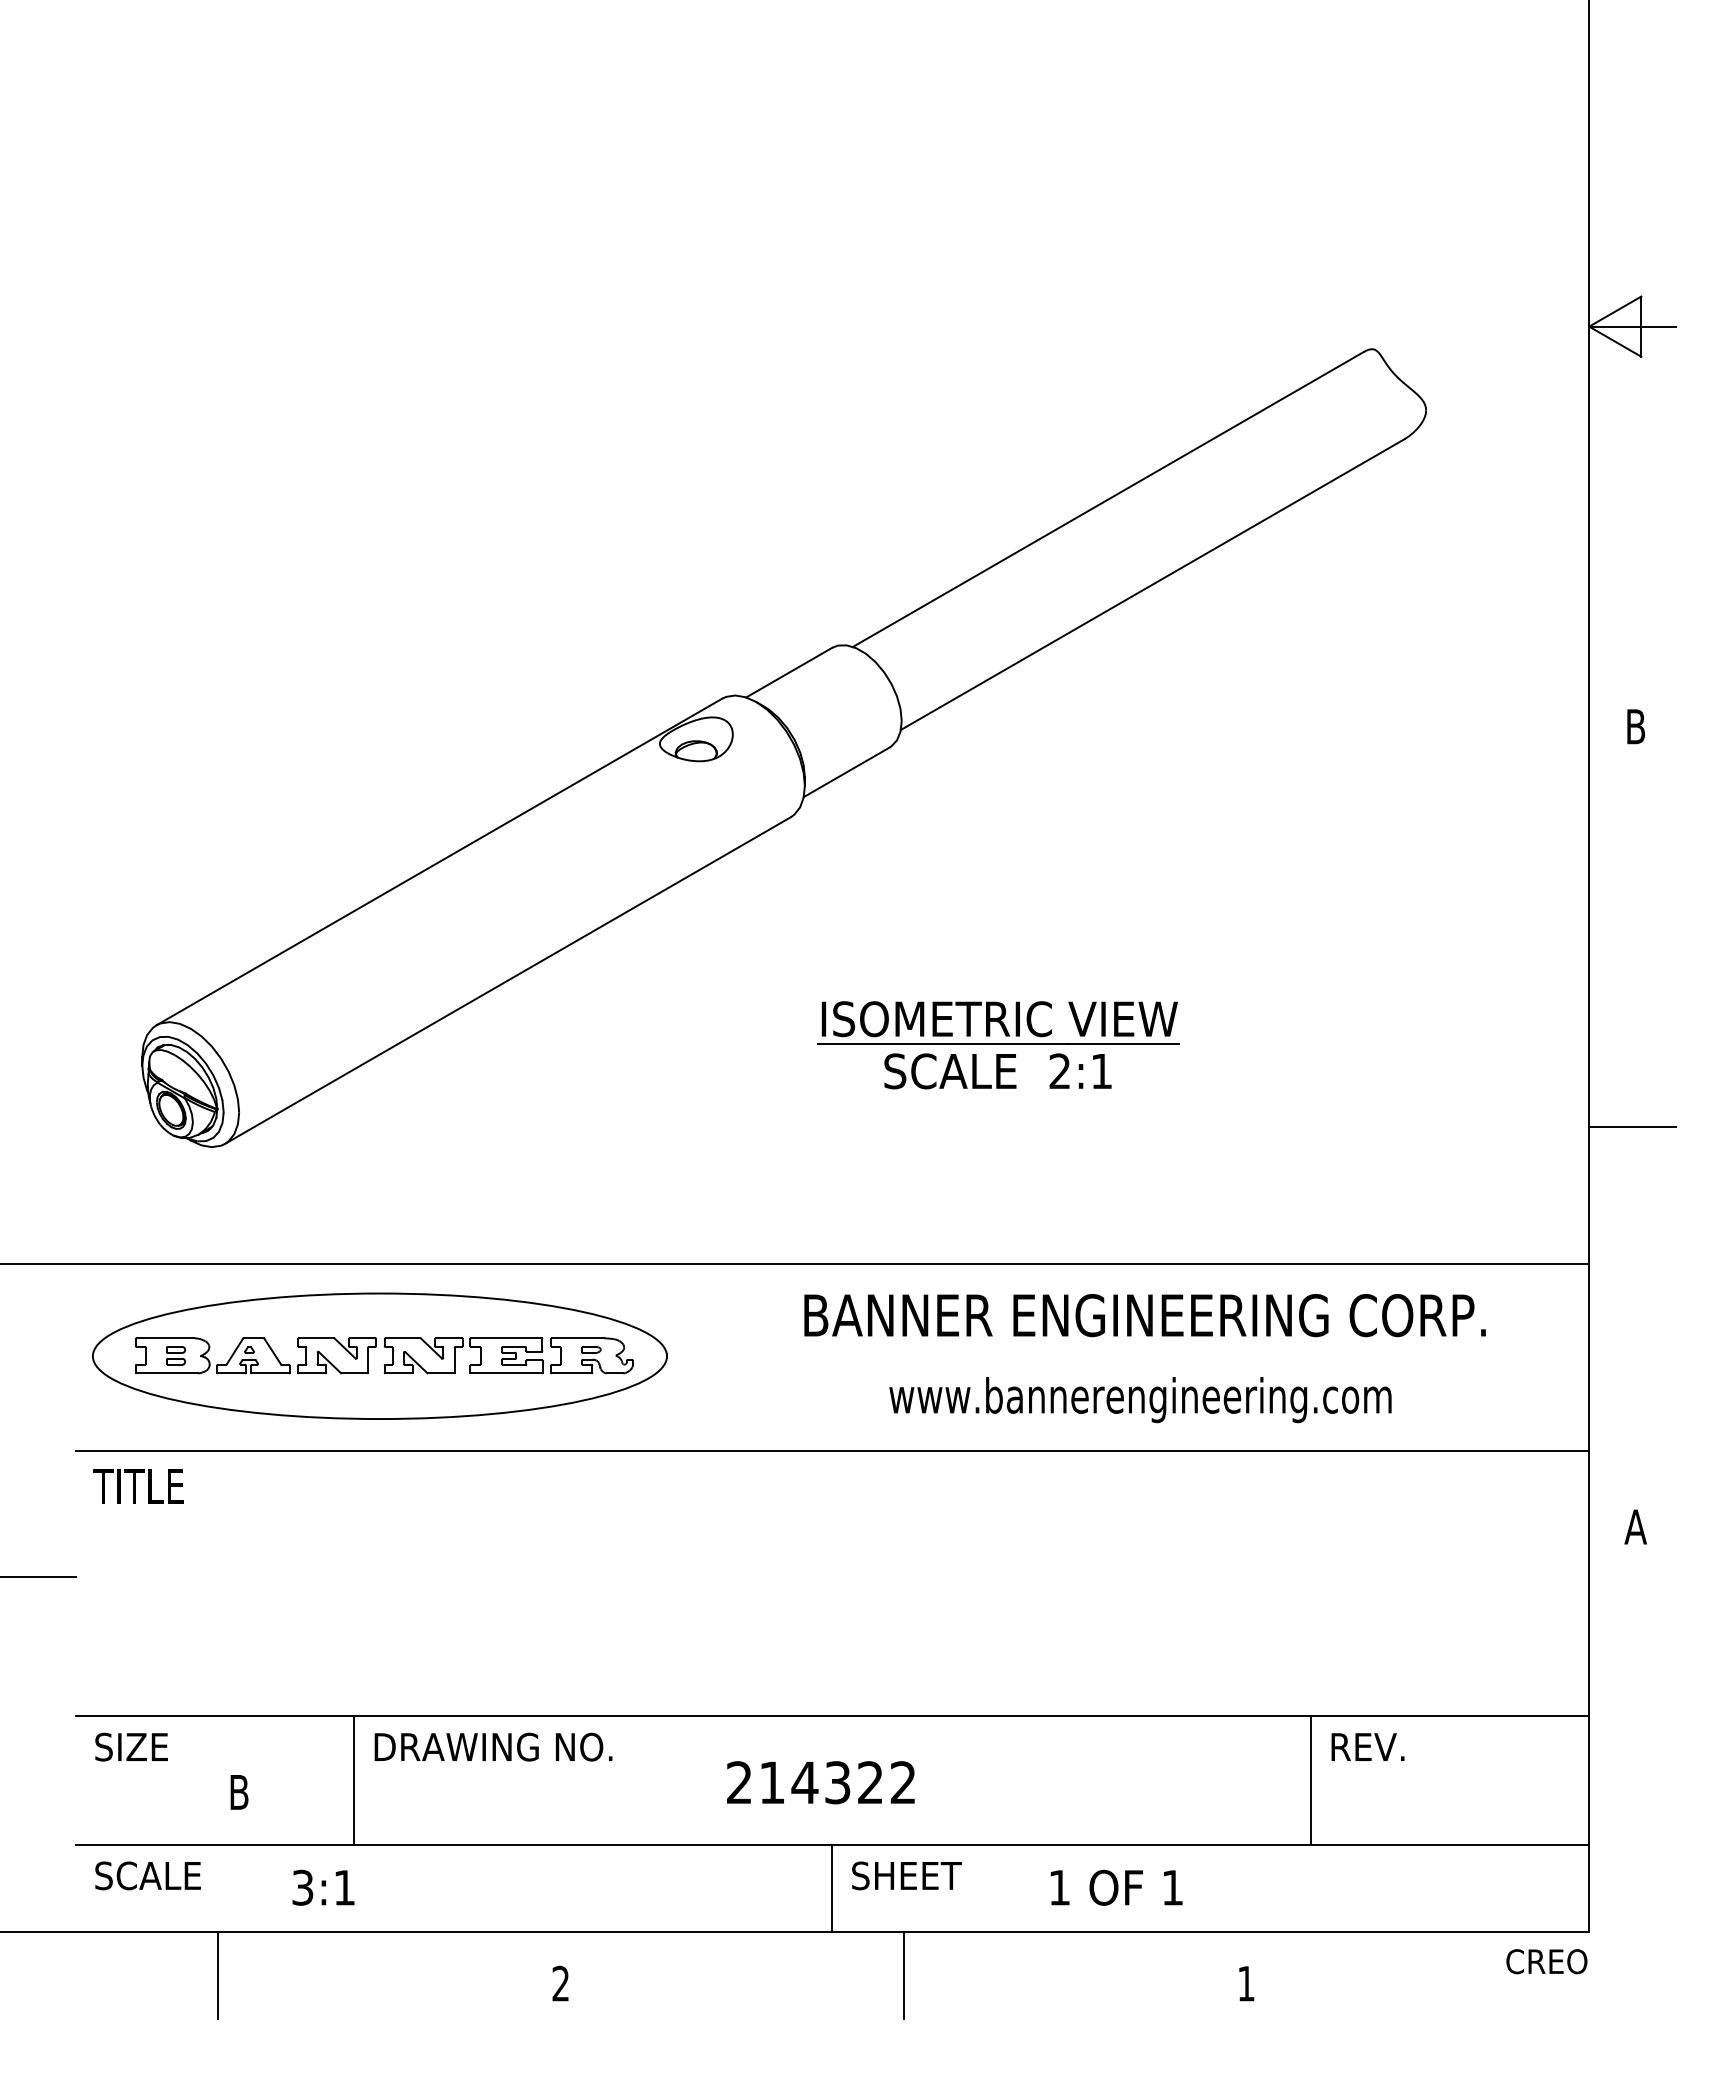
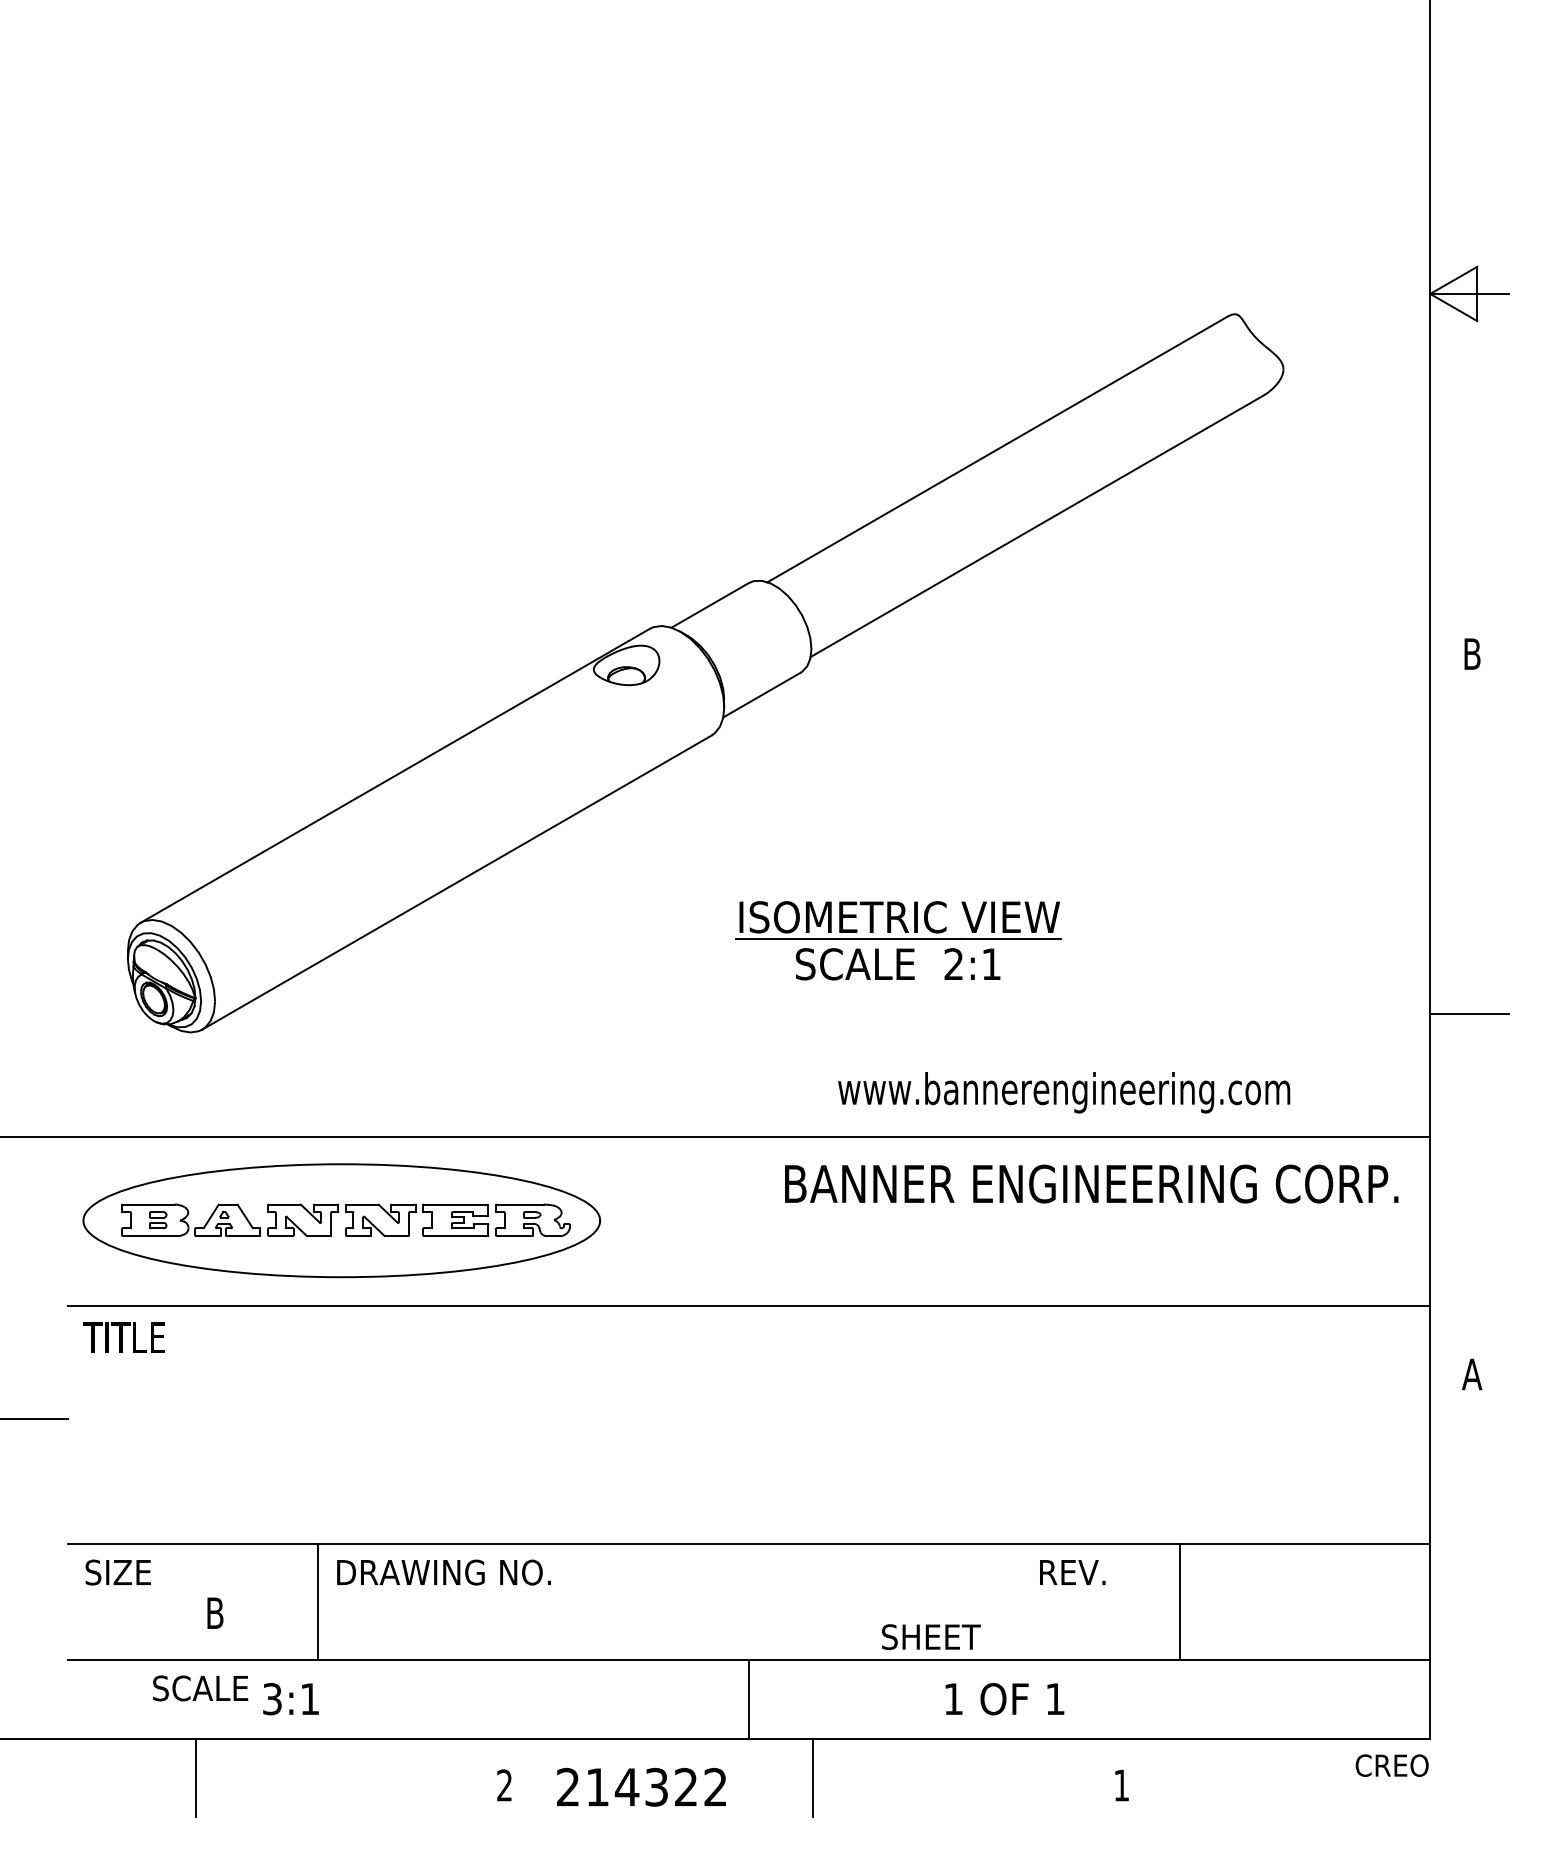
text: (1144, 1315) -> (1091, 1184), moved
text: (1140, 1400) -> (1064, 1093), moved
text: (1367, 1746) -> (1072, 1571), moved
text: (820, 1782) -> (641, 1787), moved
text: (147, 1875) -> (200, 1688), moved
text: (906, 1875) -> (930, 1636), moved

